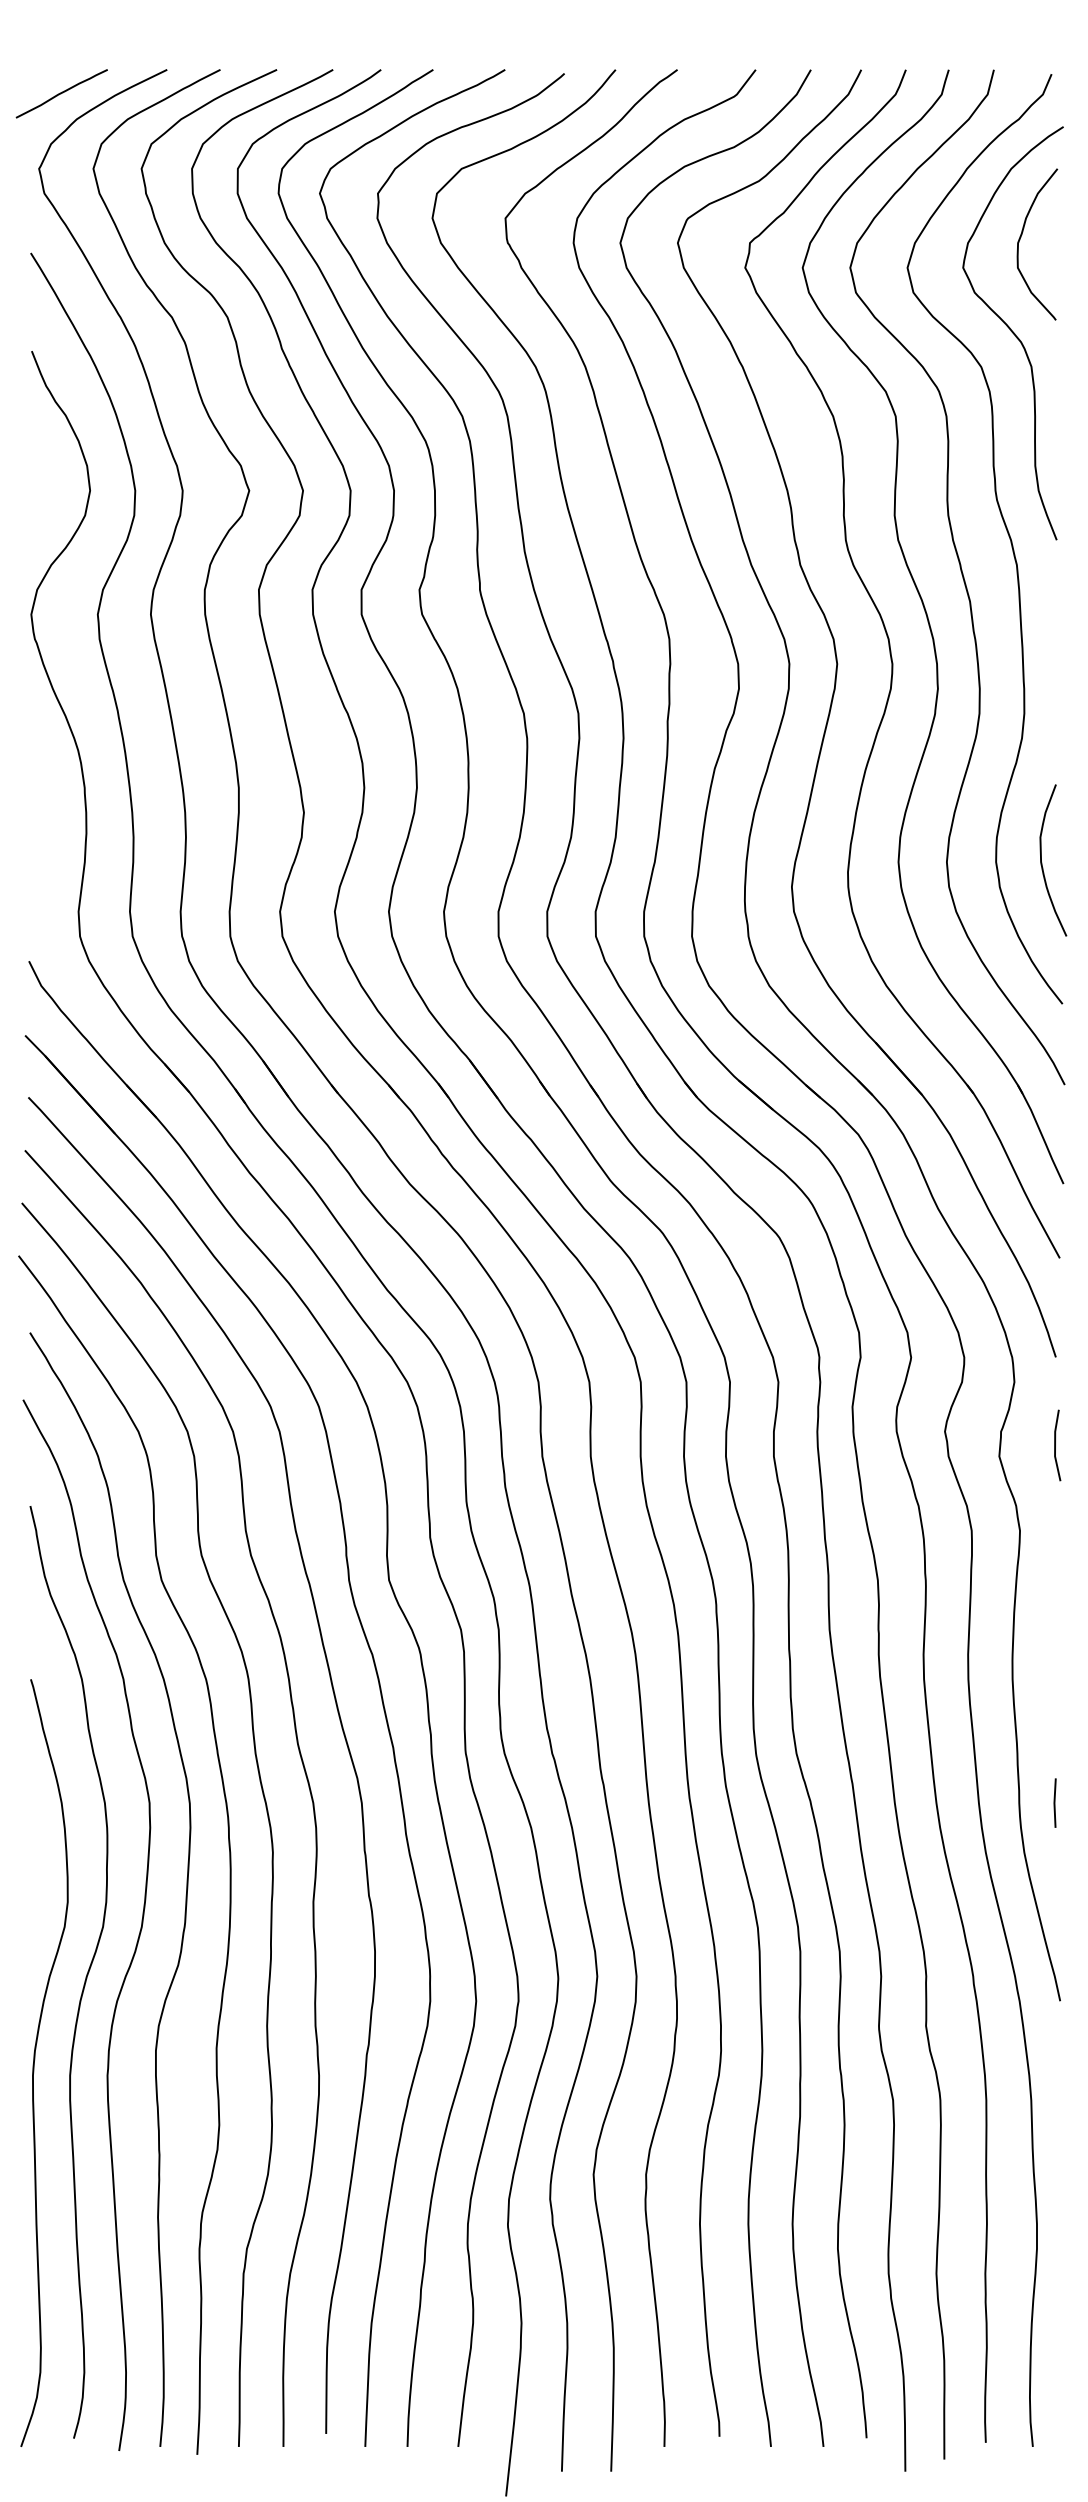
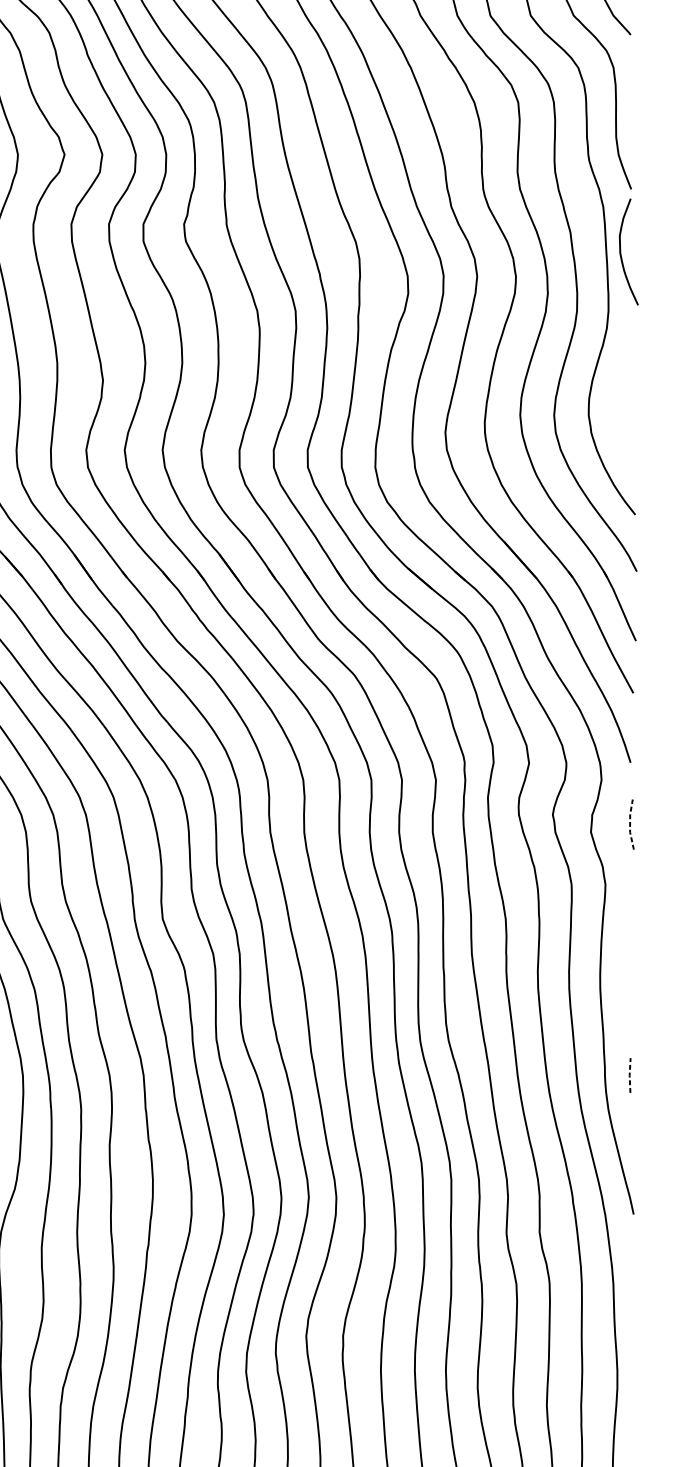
curve: (1042, 862) -> (621, 253), moved
line: (1055, 1445) -> (630, 824), solid -> dashed
line: (1054, 1803) -> (629, 1075), solid -> dashed

